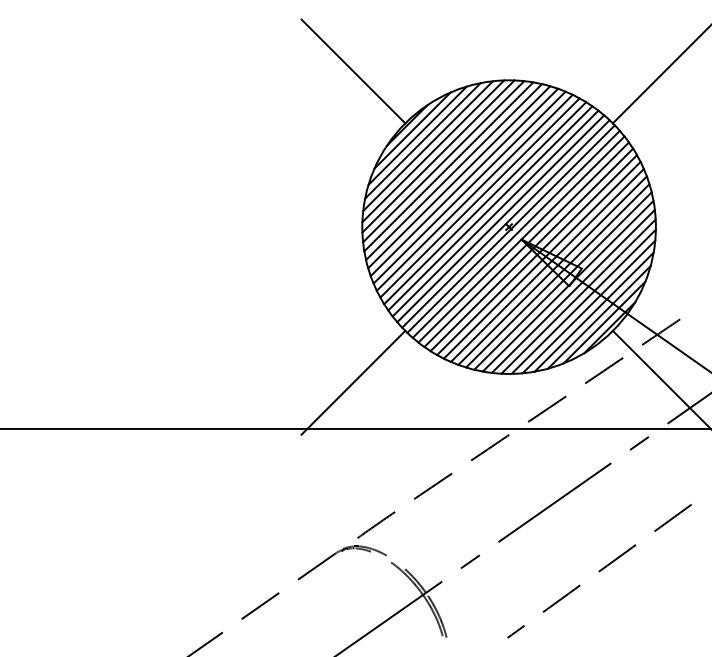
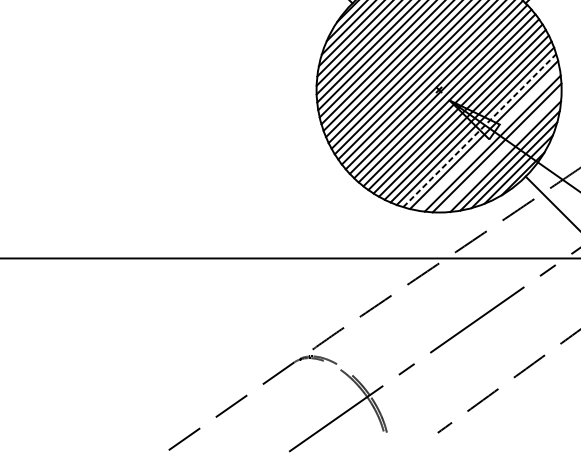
line: (557, 275) -> (479, 130), solid -> dashed
line: (567, 285) -> (487, 138), removed
line: (583, 301) -> (501, 152), removed
line: (353, 382) -> (309, 219), removed

